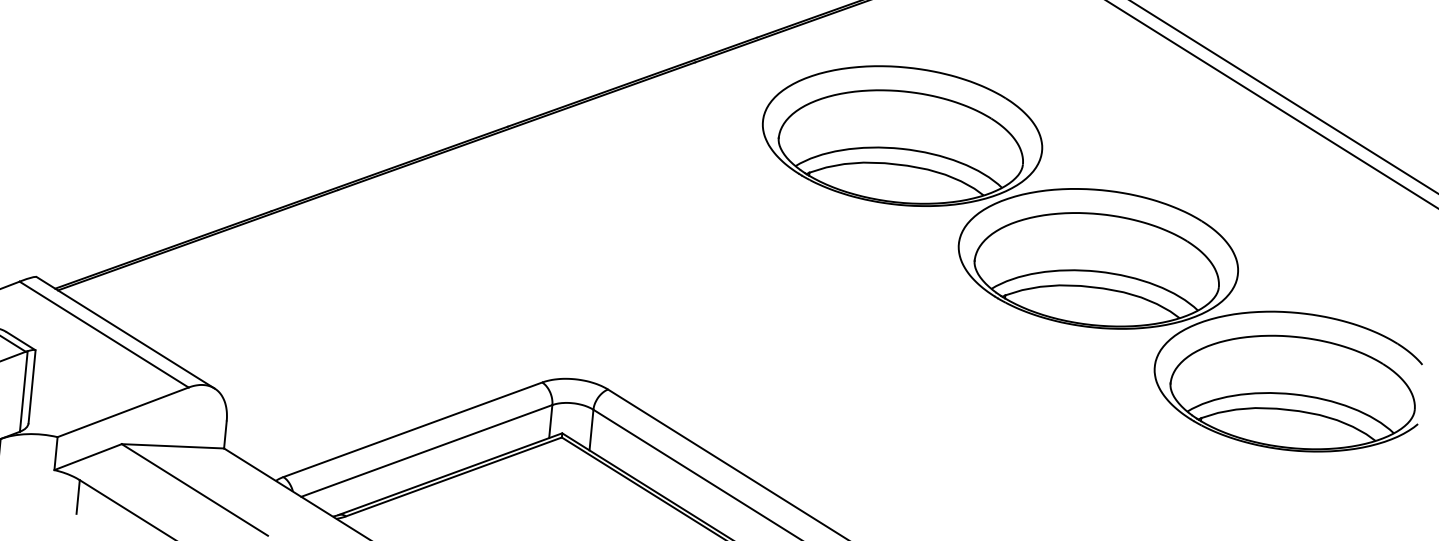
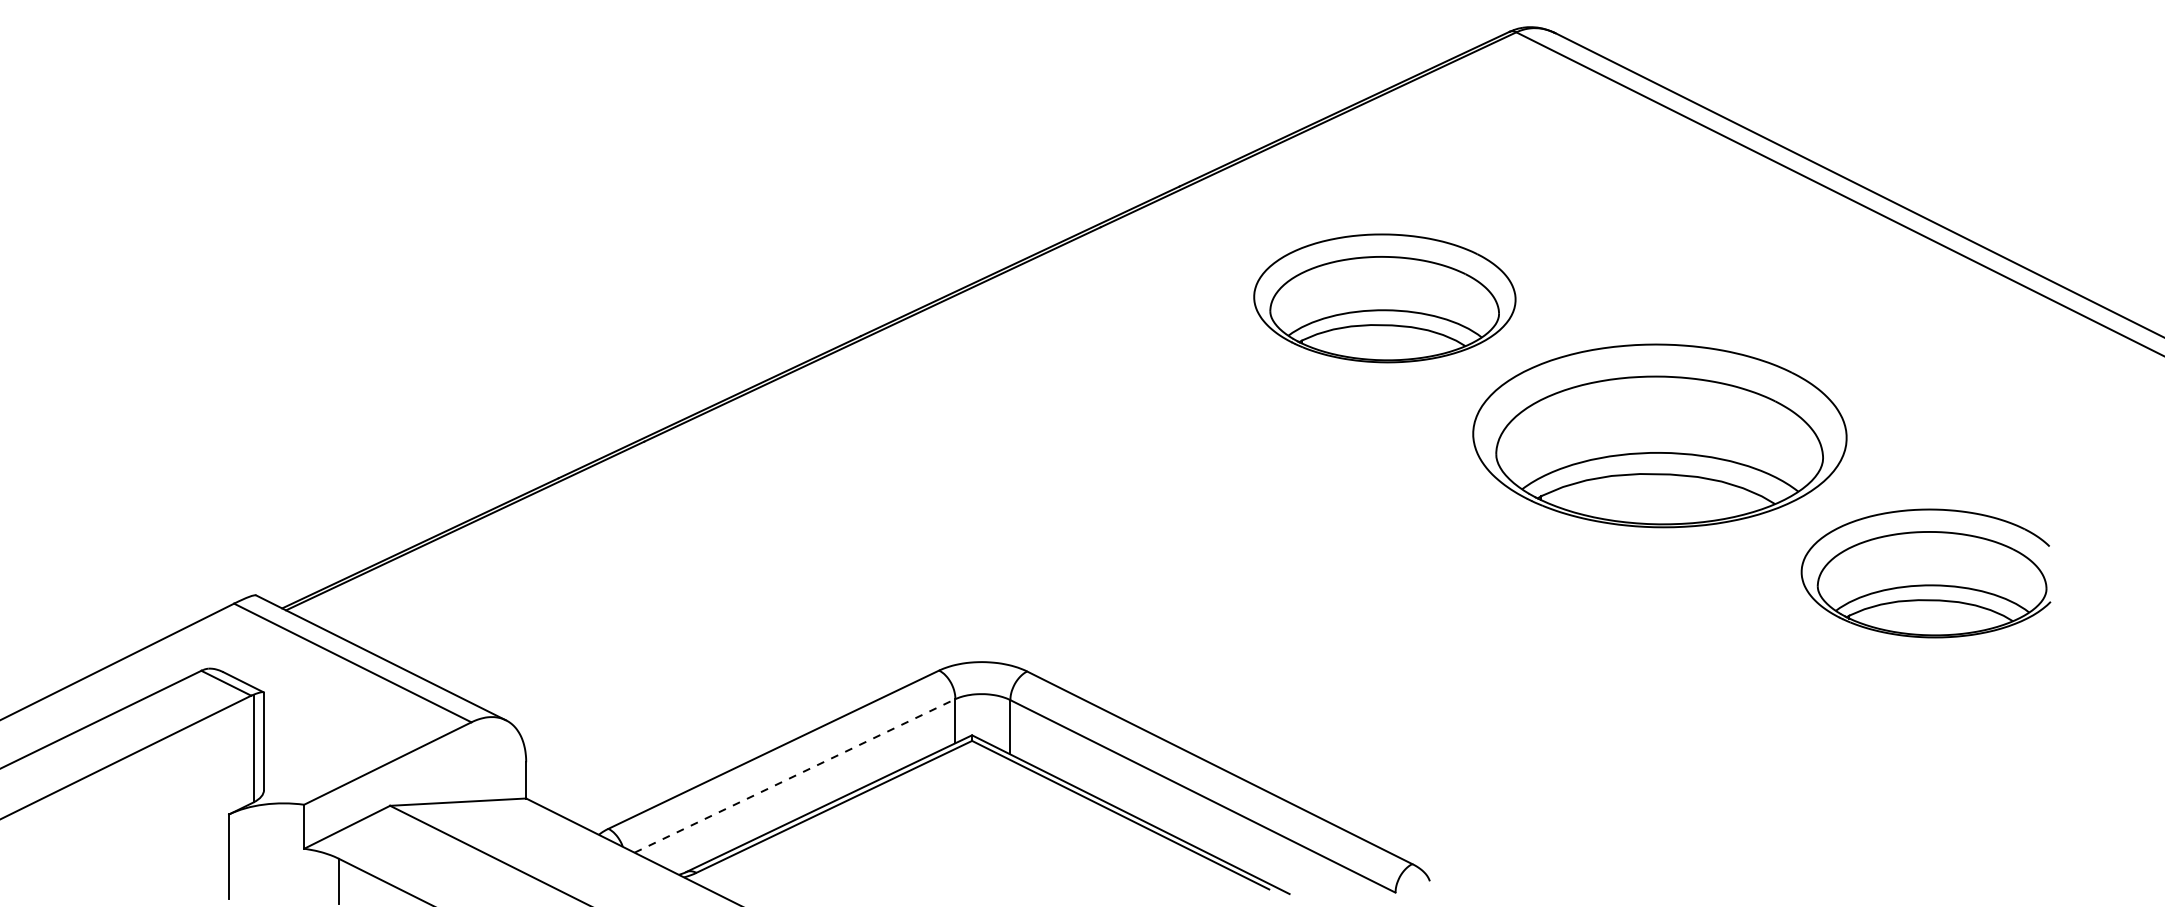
part: (902, 136) -> (1384, 298), size x0.7
part: (1287, 380) -> (1925, 573), size x0.7
line: (427, 450) -> (795, 775), solid -> dashed

